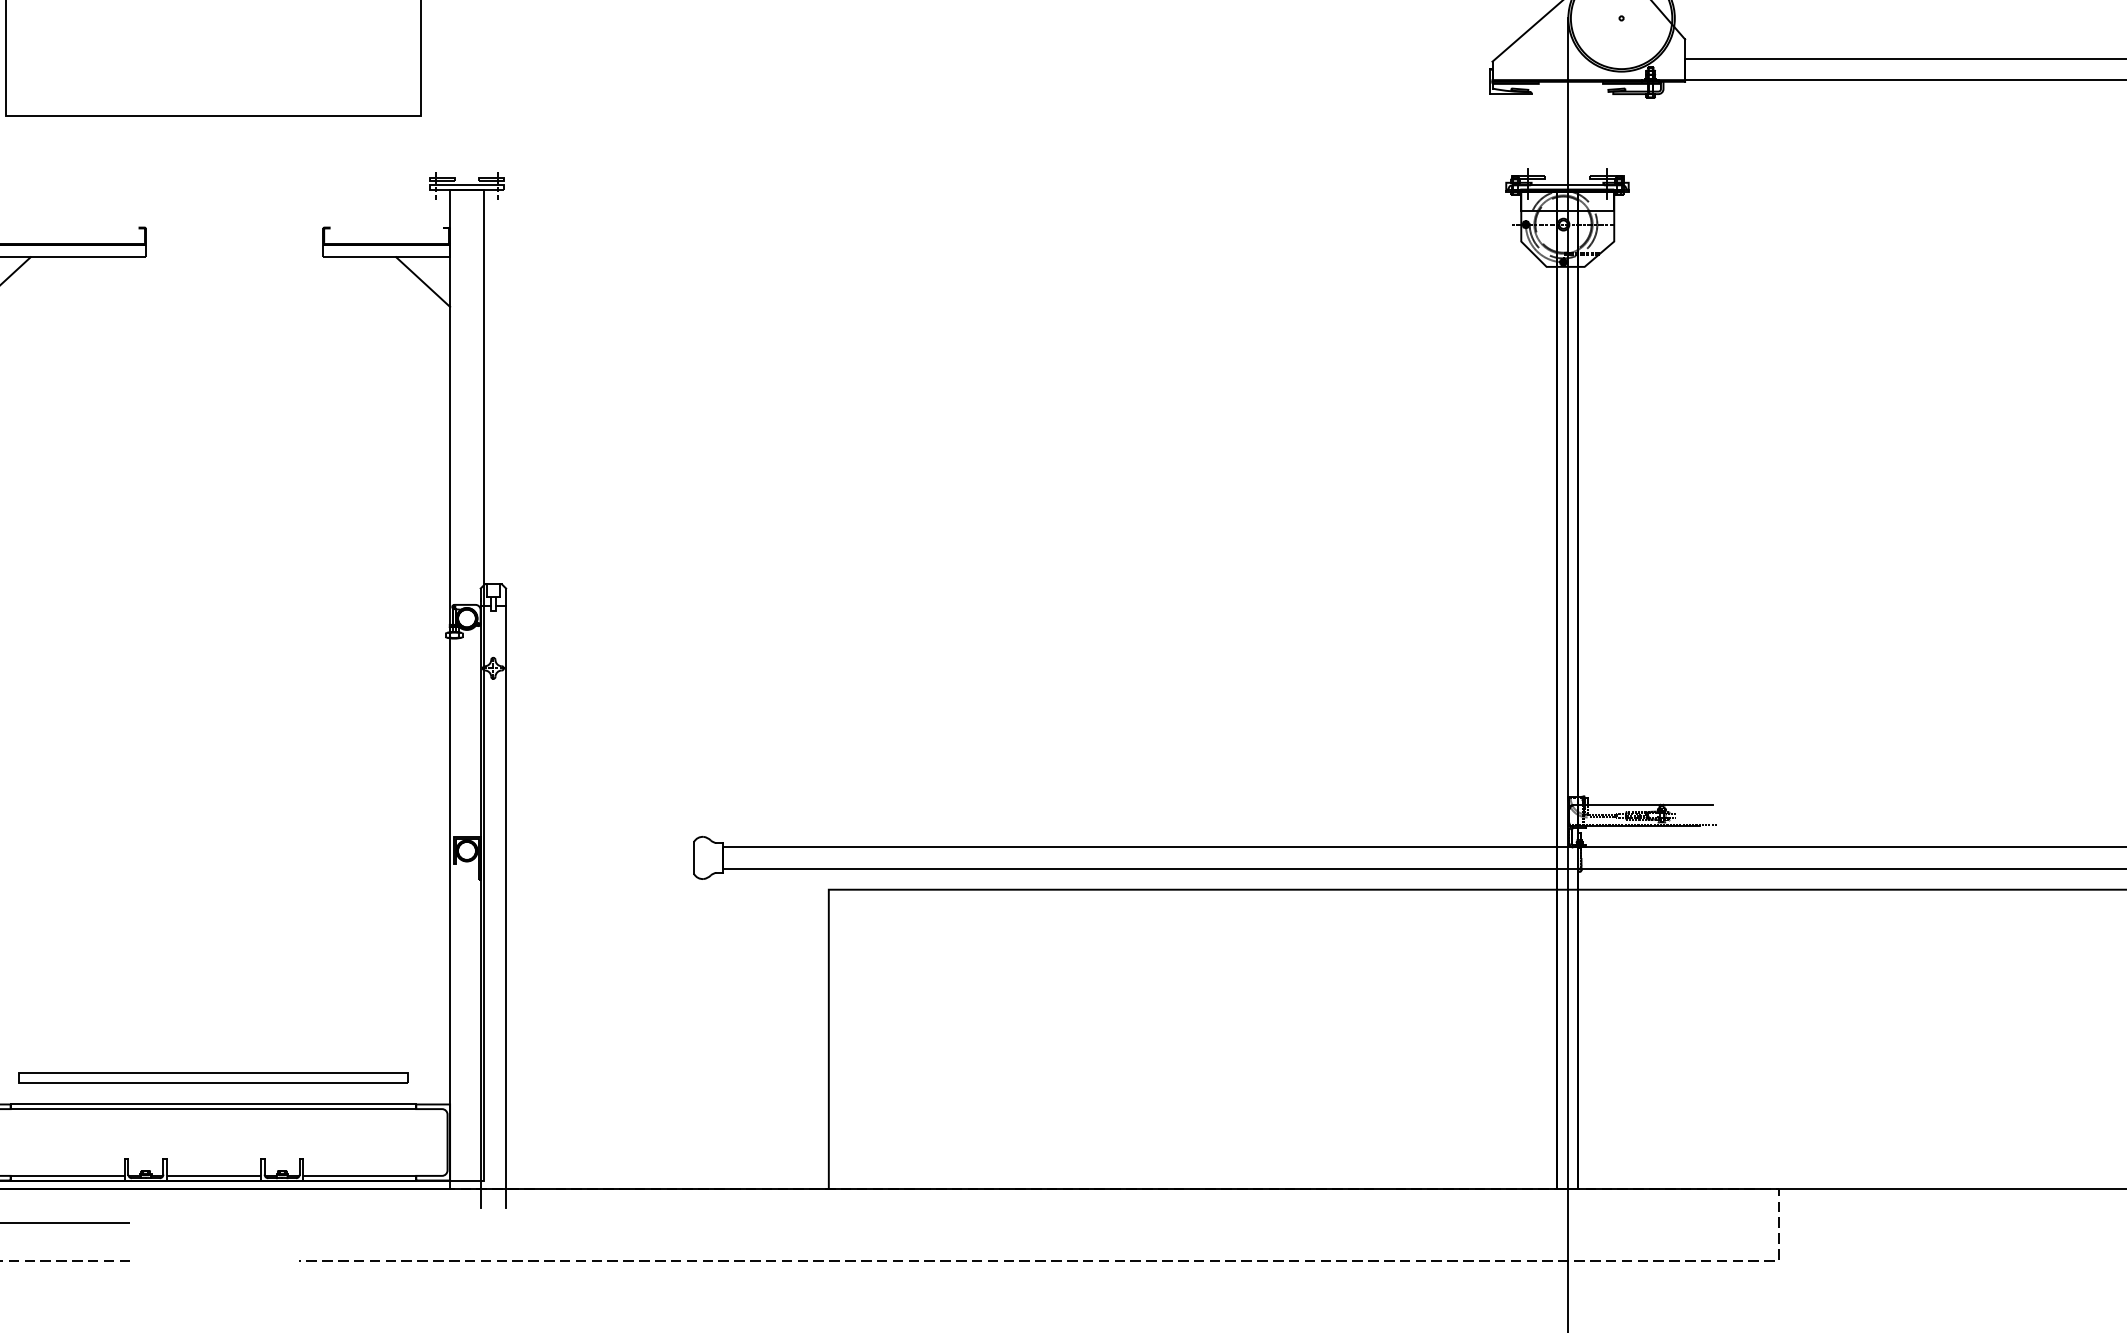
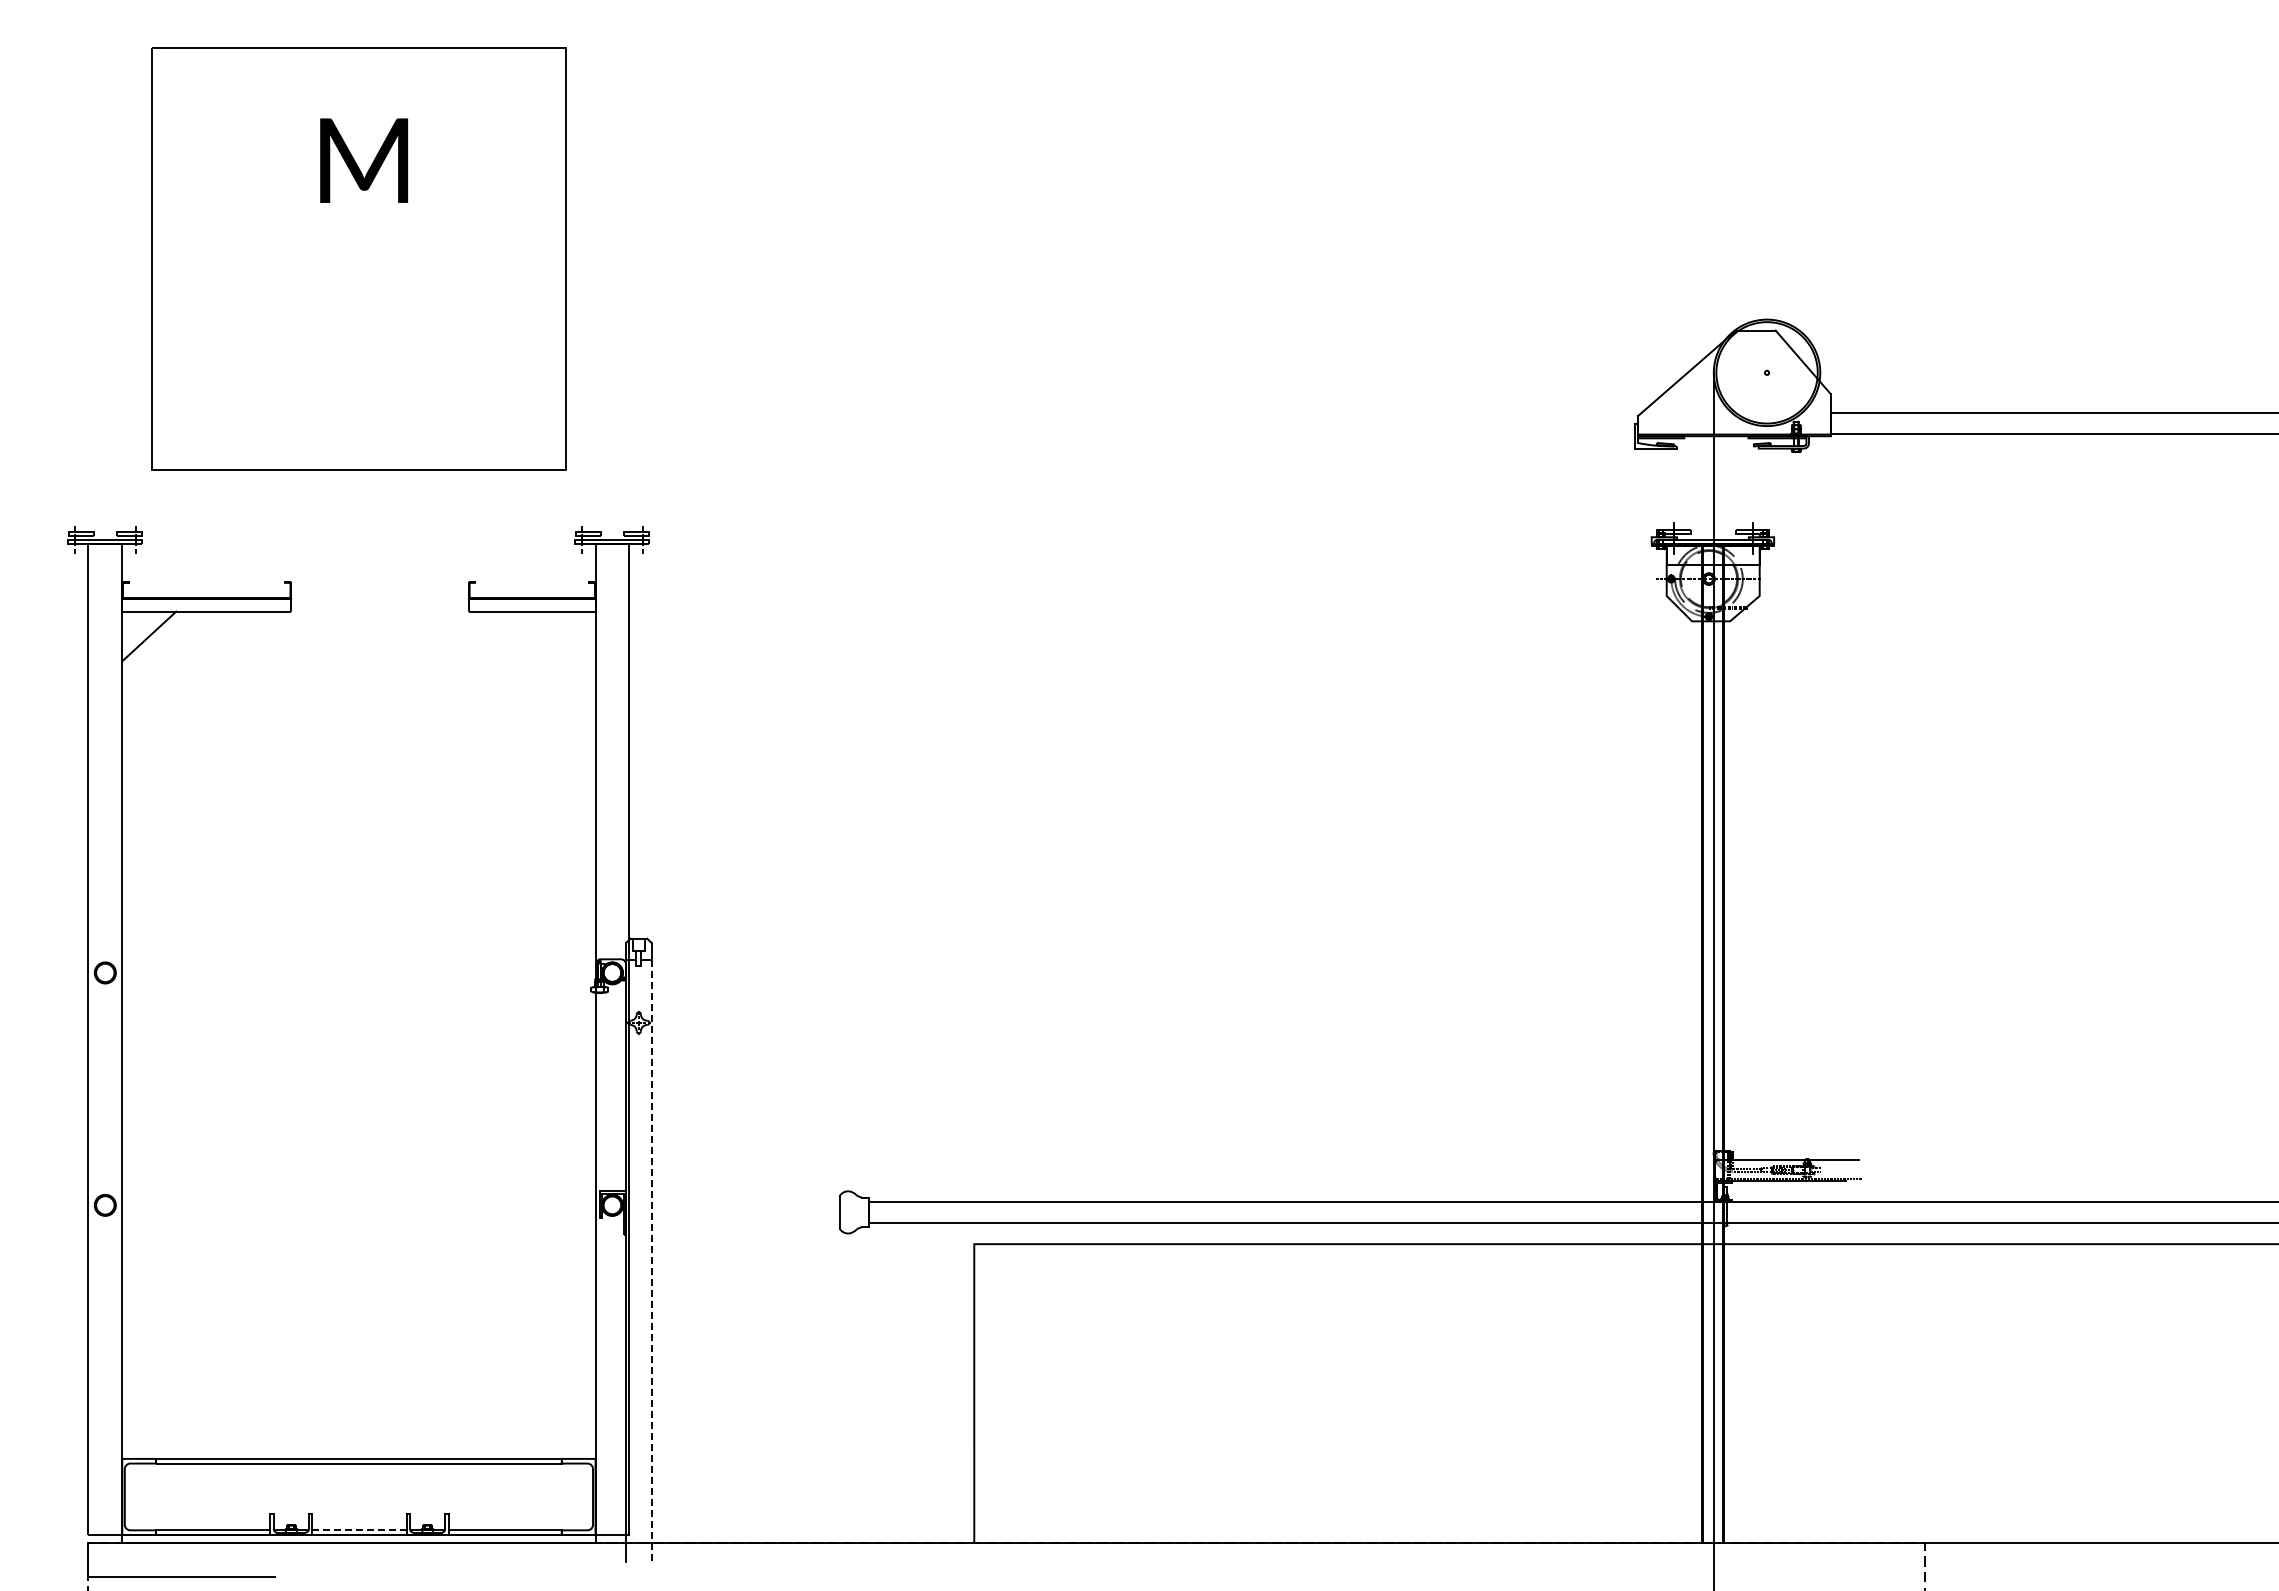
line: (423, 282) -> (568, 636), removed
line: (506, 907) -> (651, 1261), solid -> dashed
part: (213, 1078) -> (358, 1432), removed
line: (213, 1176) -> (358, 1530), solid -> dashed

